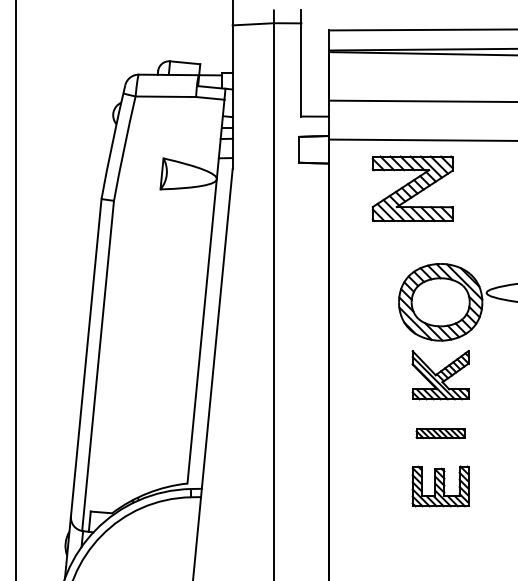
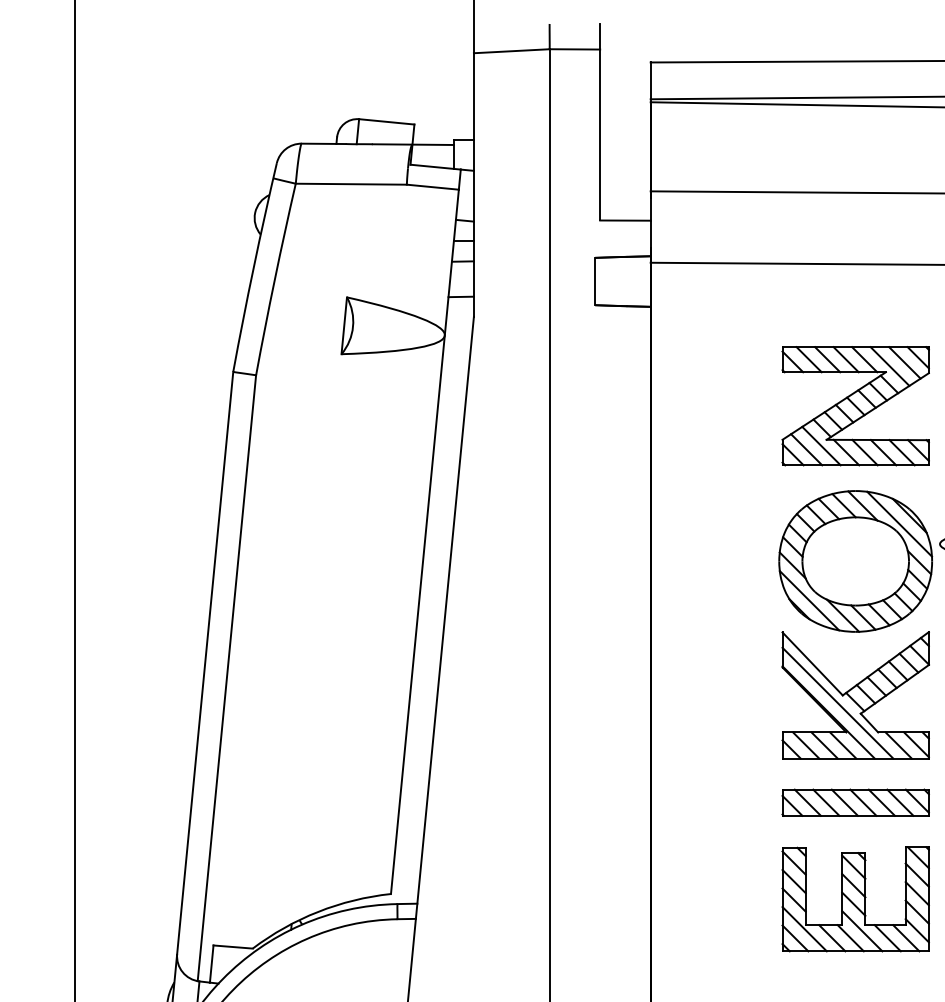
part: (412, 188) -> (855, 405), moved
part: (440, 374) -> (855, 693), size x1.43
part: (440, 433) -> (855, 802), size x1.67
part: (440, 486) -> (855, 899), size x1.43

